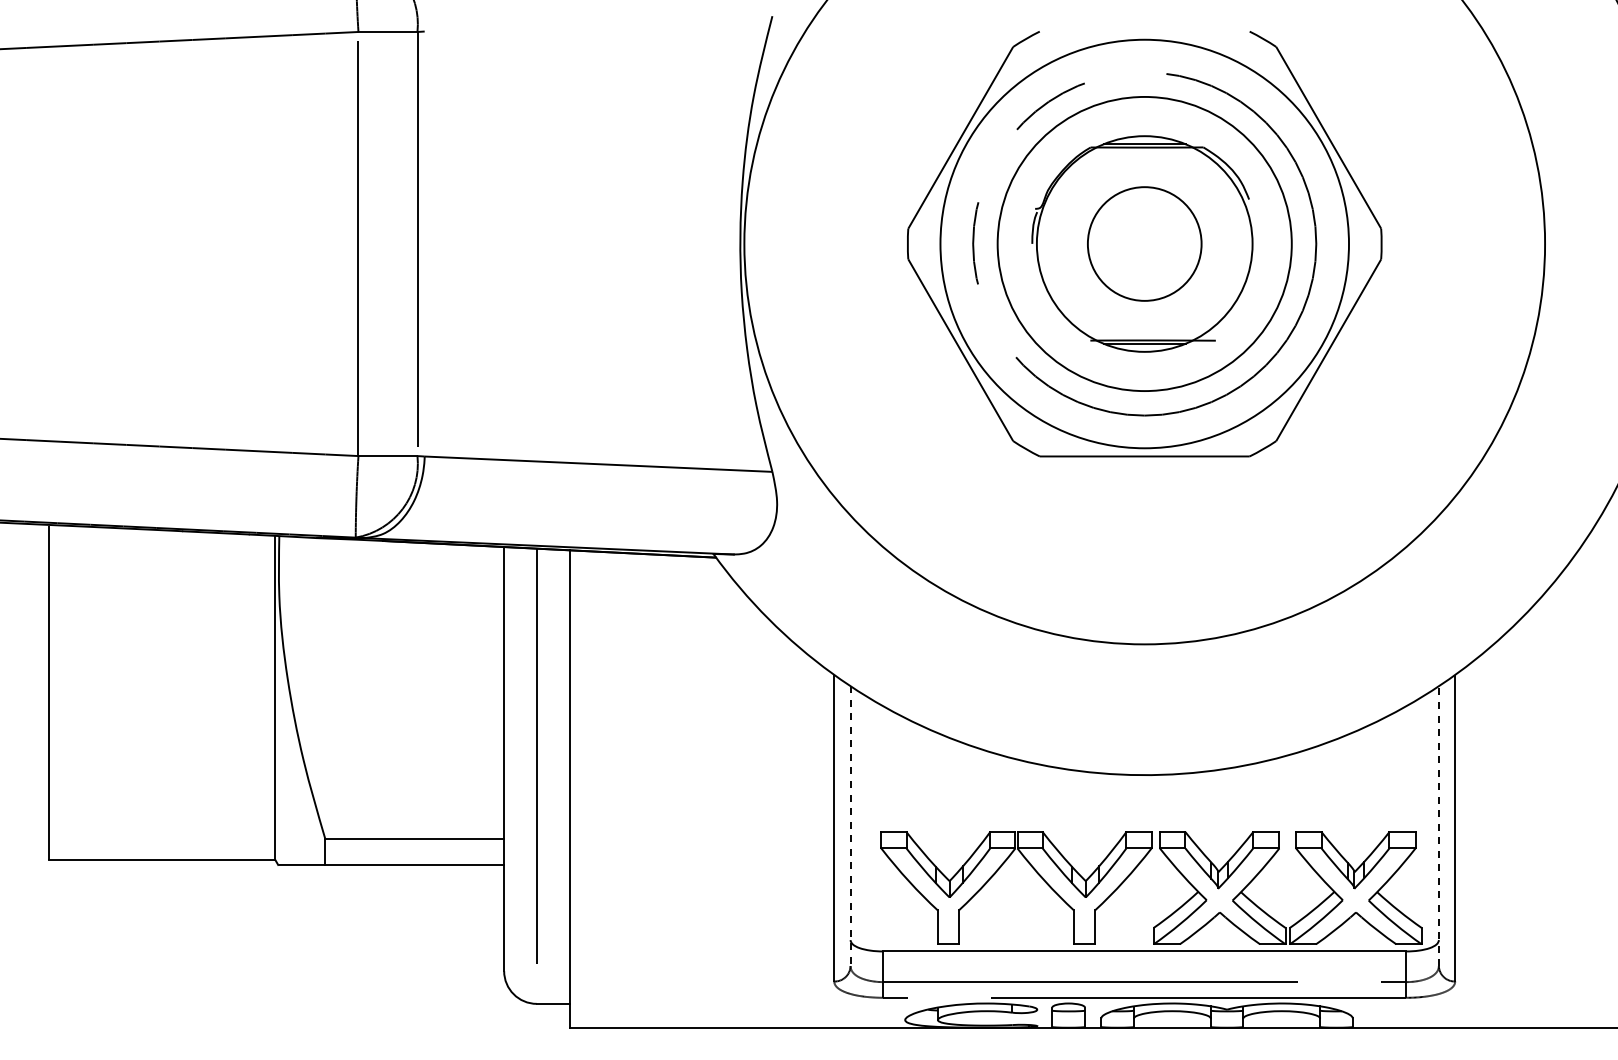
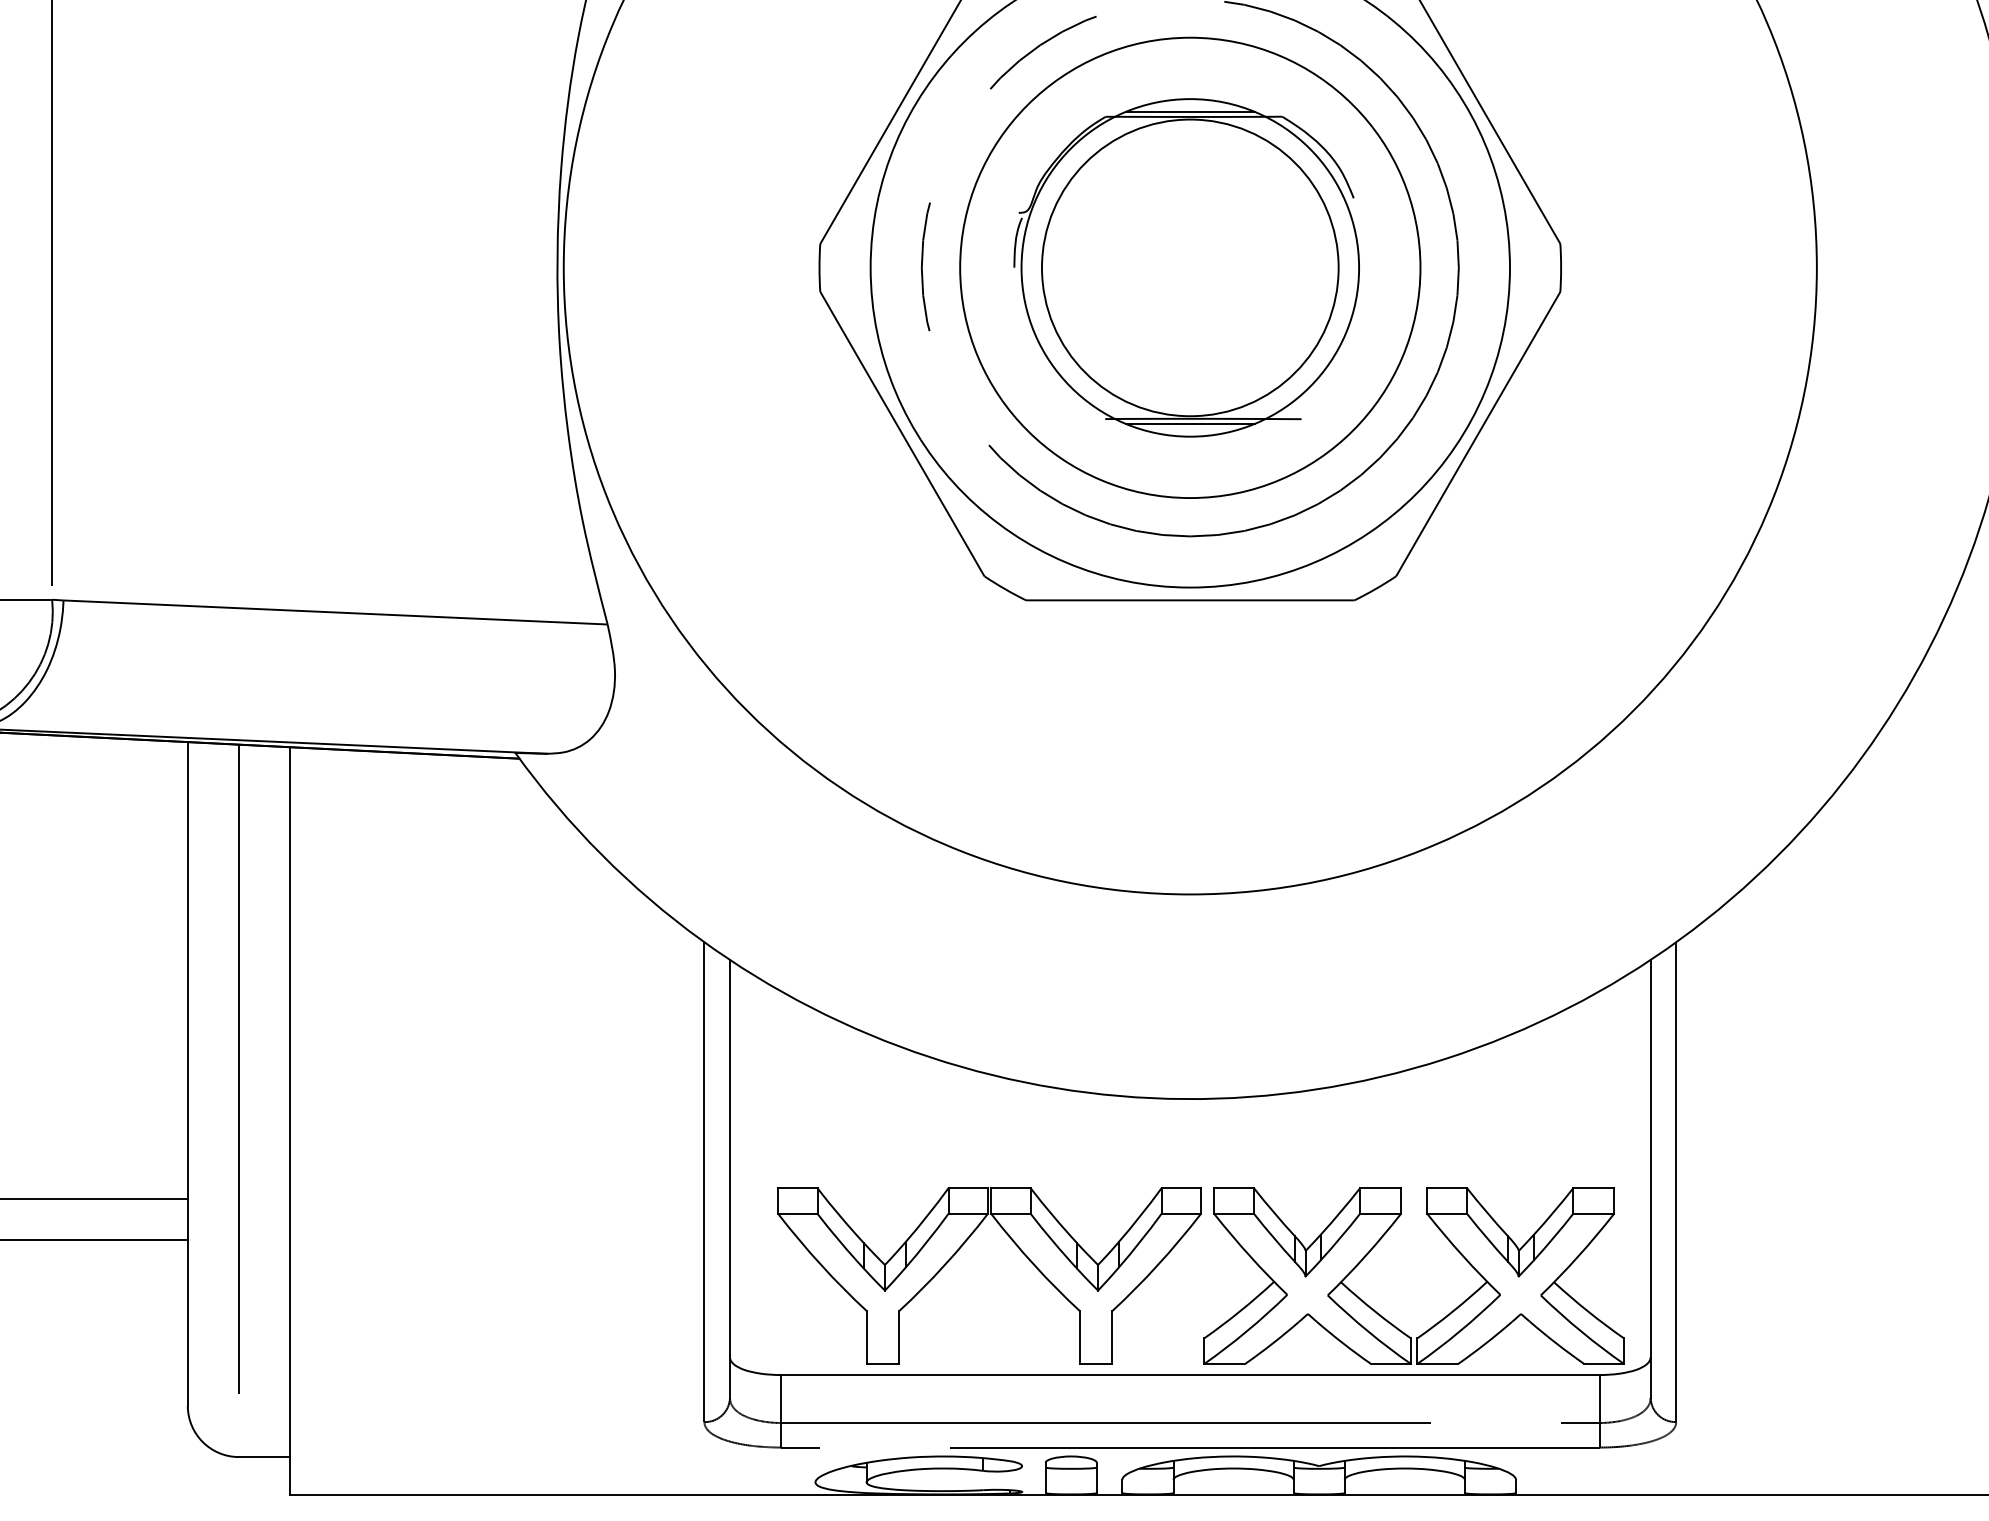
circle: (1144, 243) -> (1189, 267), size x1.67
line: (850, 826) -> (729, 1179), dashed -> solid
line: (1438, 826) -> (1650, 1179), dashed -> solid

